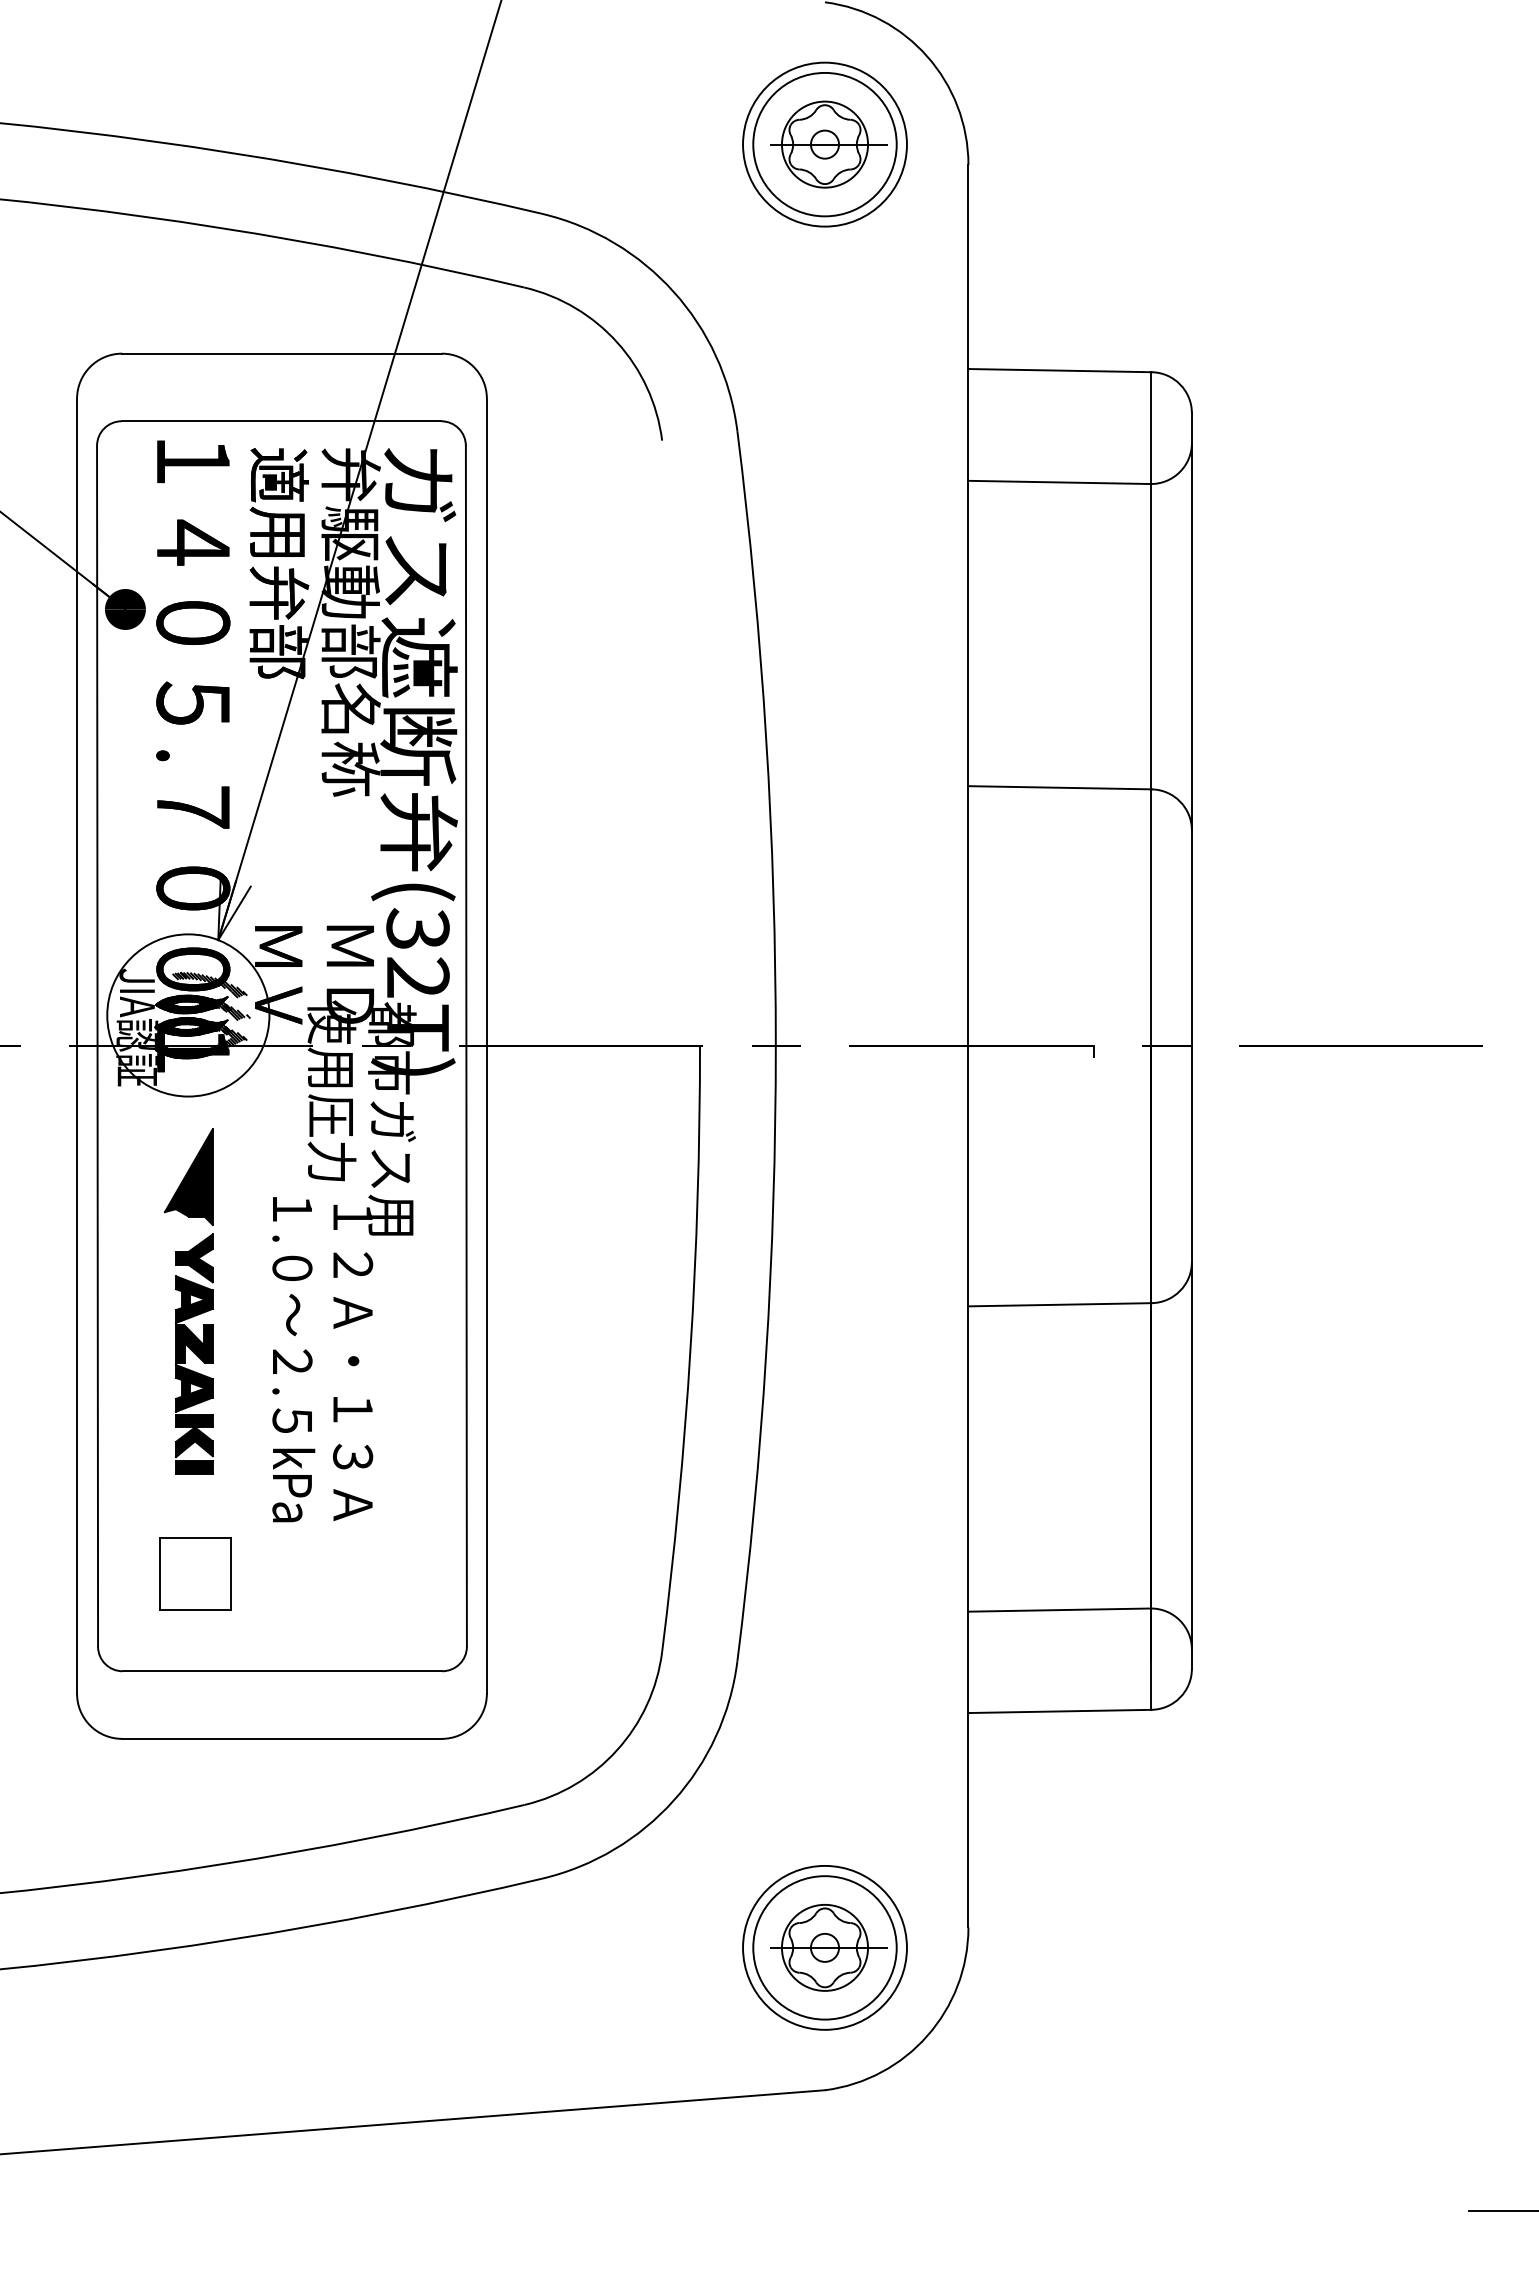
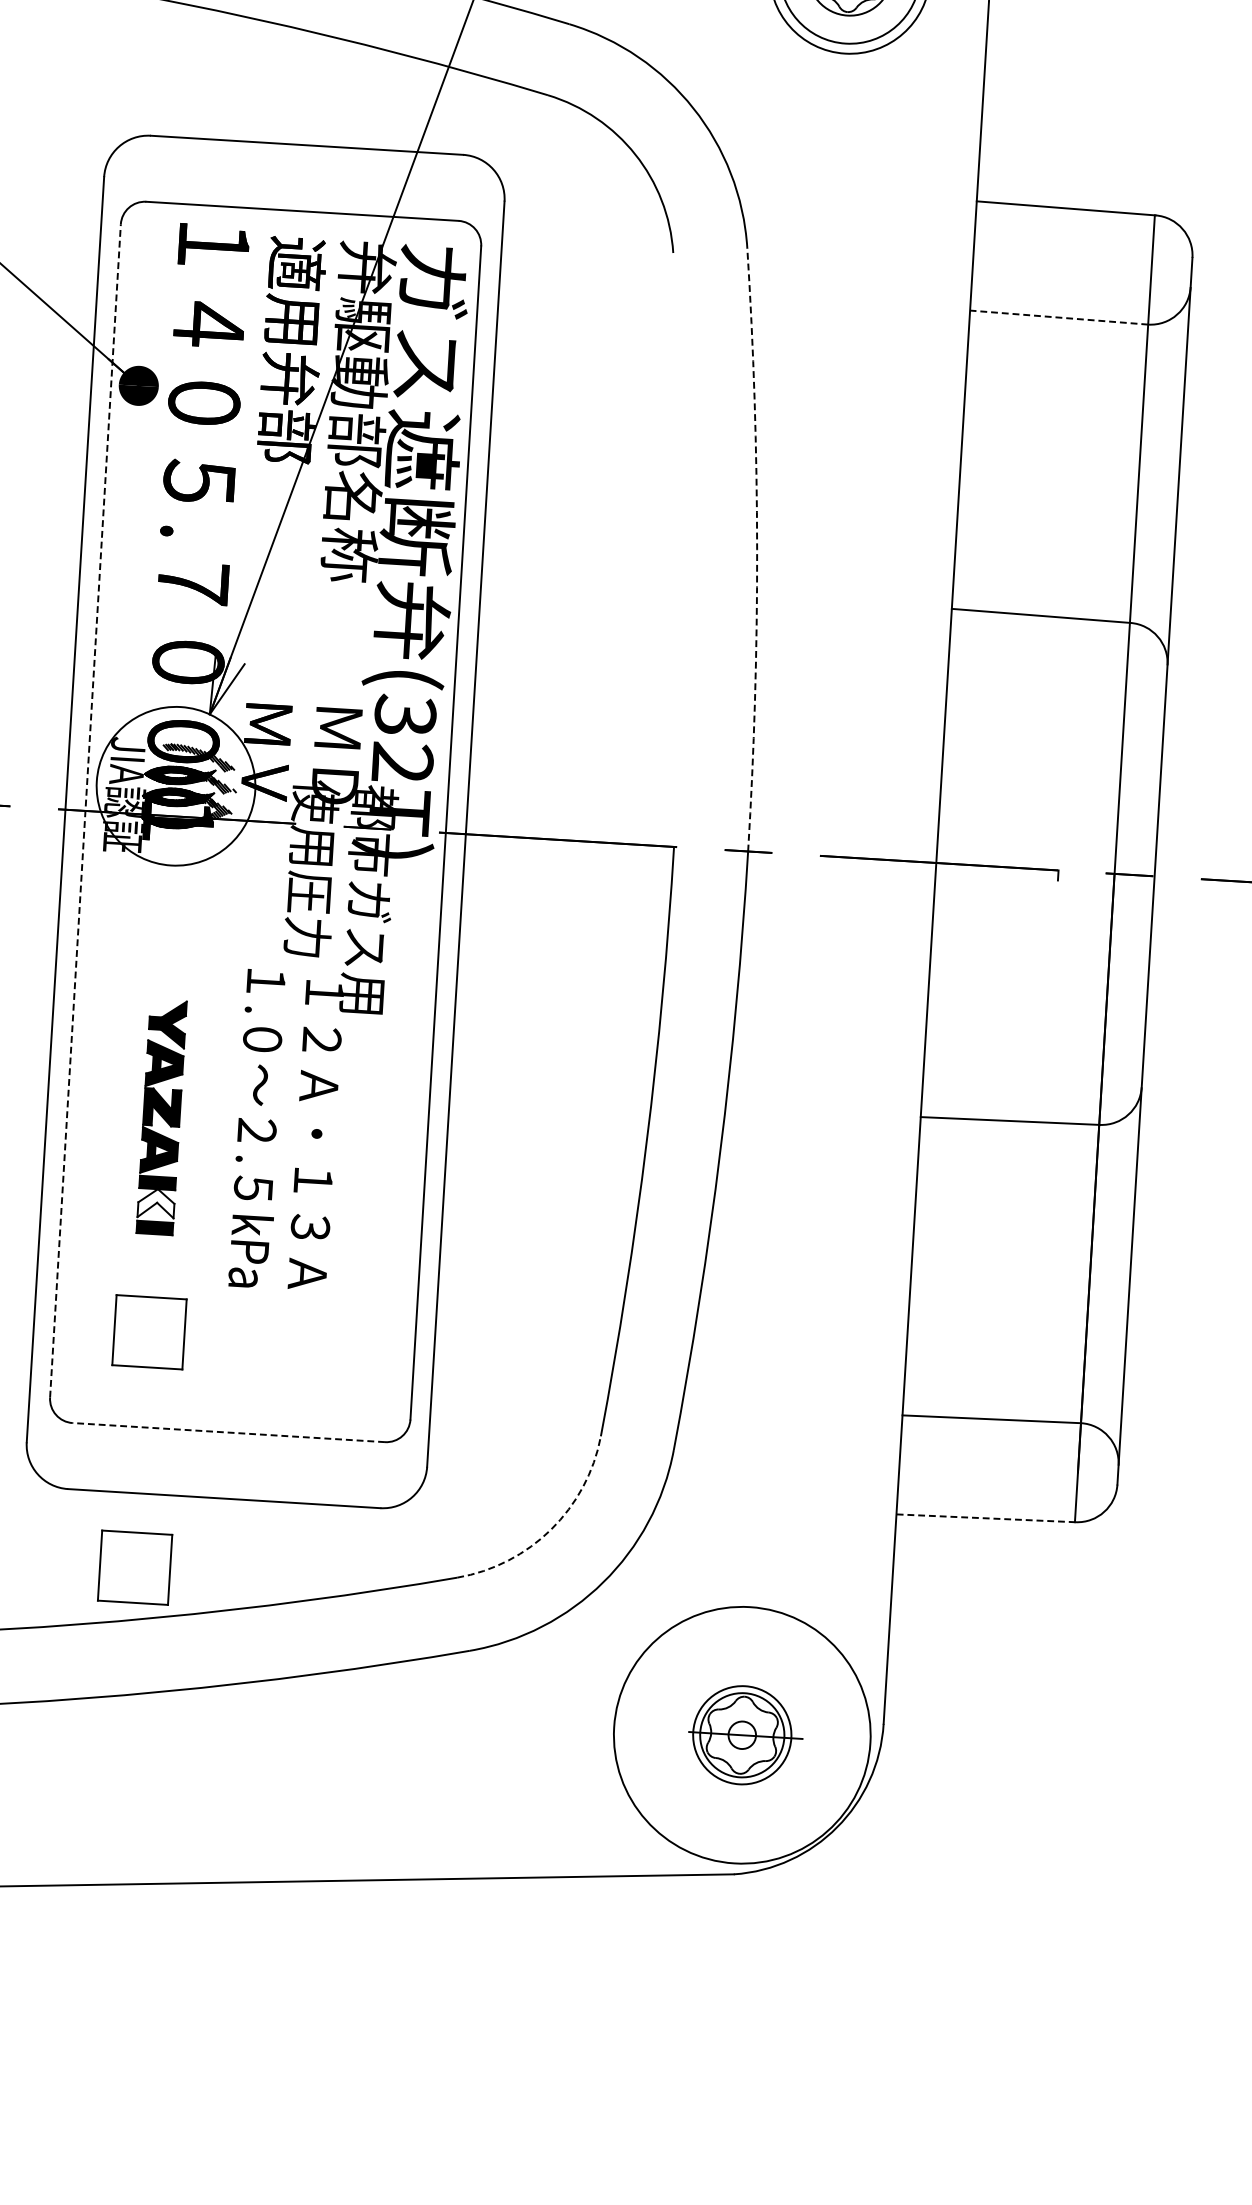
line: (1059, 482) -> (1058, 317), solid -> dashed
arc: (766, 738) -> (757, 550), solid -> dashed
line: (97, 1045) -> (85, 810), solid -> dashed
part: (188, 1176) -> (166, 943), removed
fill: (193, 1442) -> (155, 1203), removed
line: (282, 1671) -> (228, 1432), solid -> dashed
line: (1060, 1711) -> (986, 1518), solid -> dashed
arc: (617, 1749) -> (551, 1529), solid -> dashed
part: (195, 1814) -> (135, 1567), added
circle: (824, 1947) -> (741, 1734), size x0.7
circle: (824, 1947) -> (741, 1734), size x1.6

